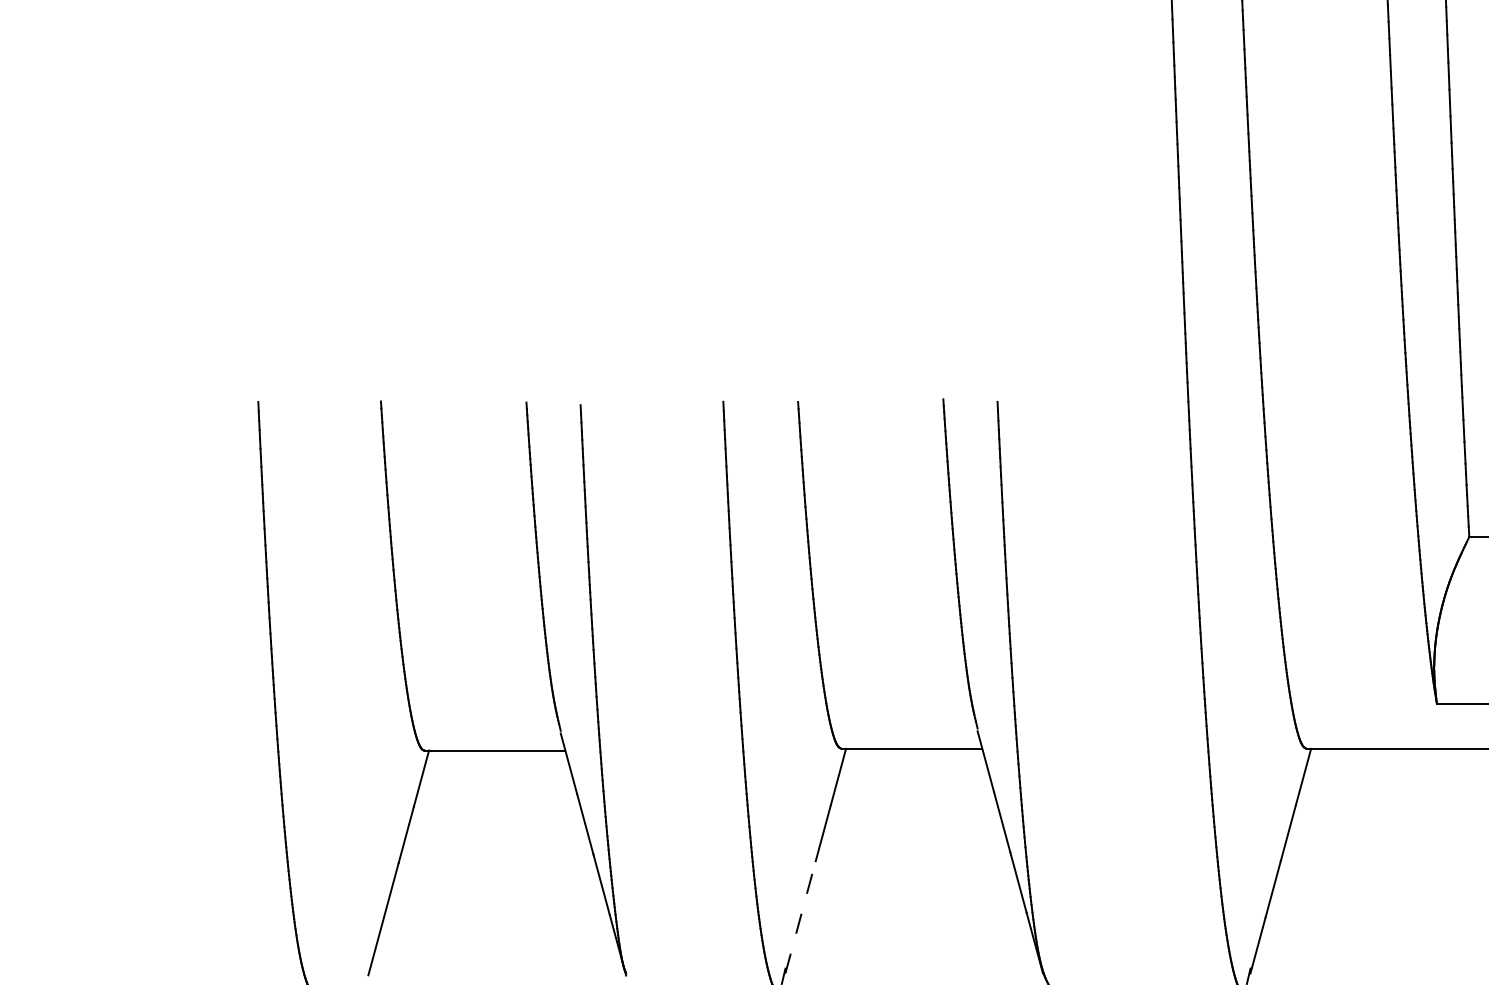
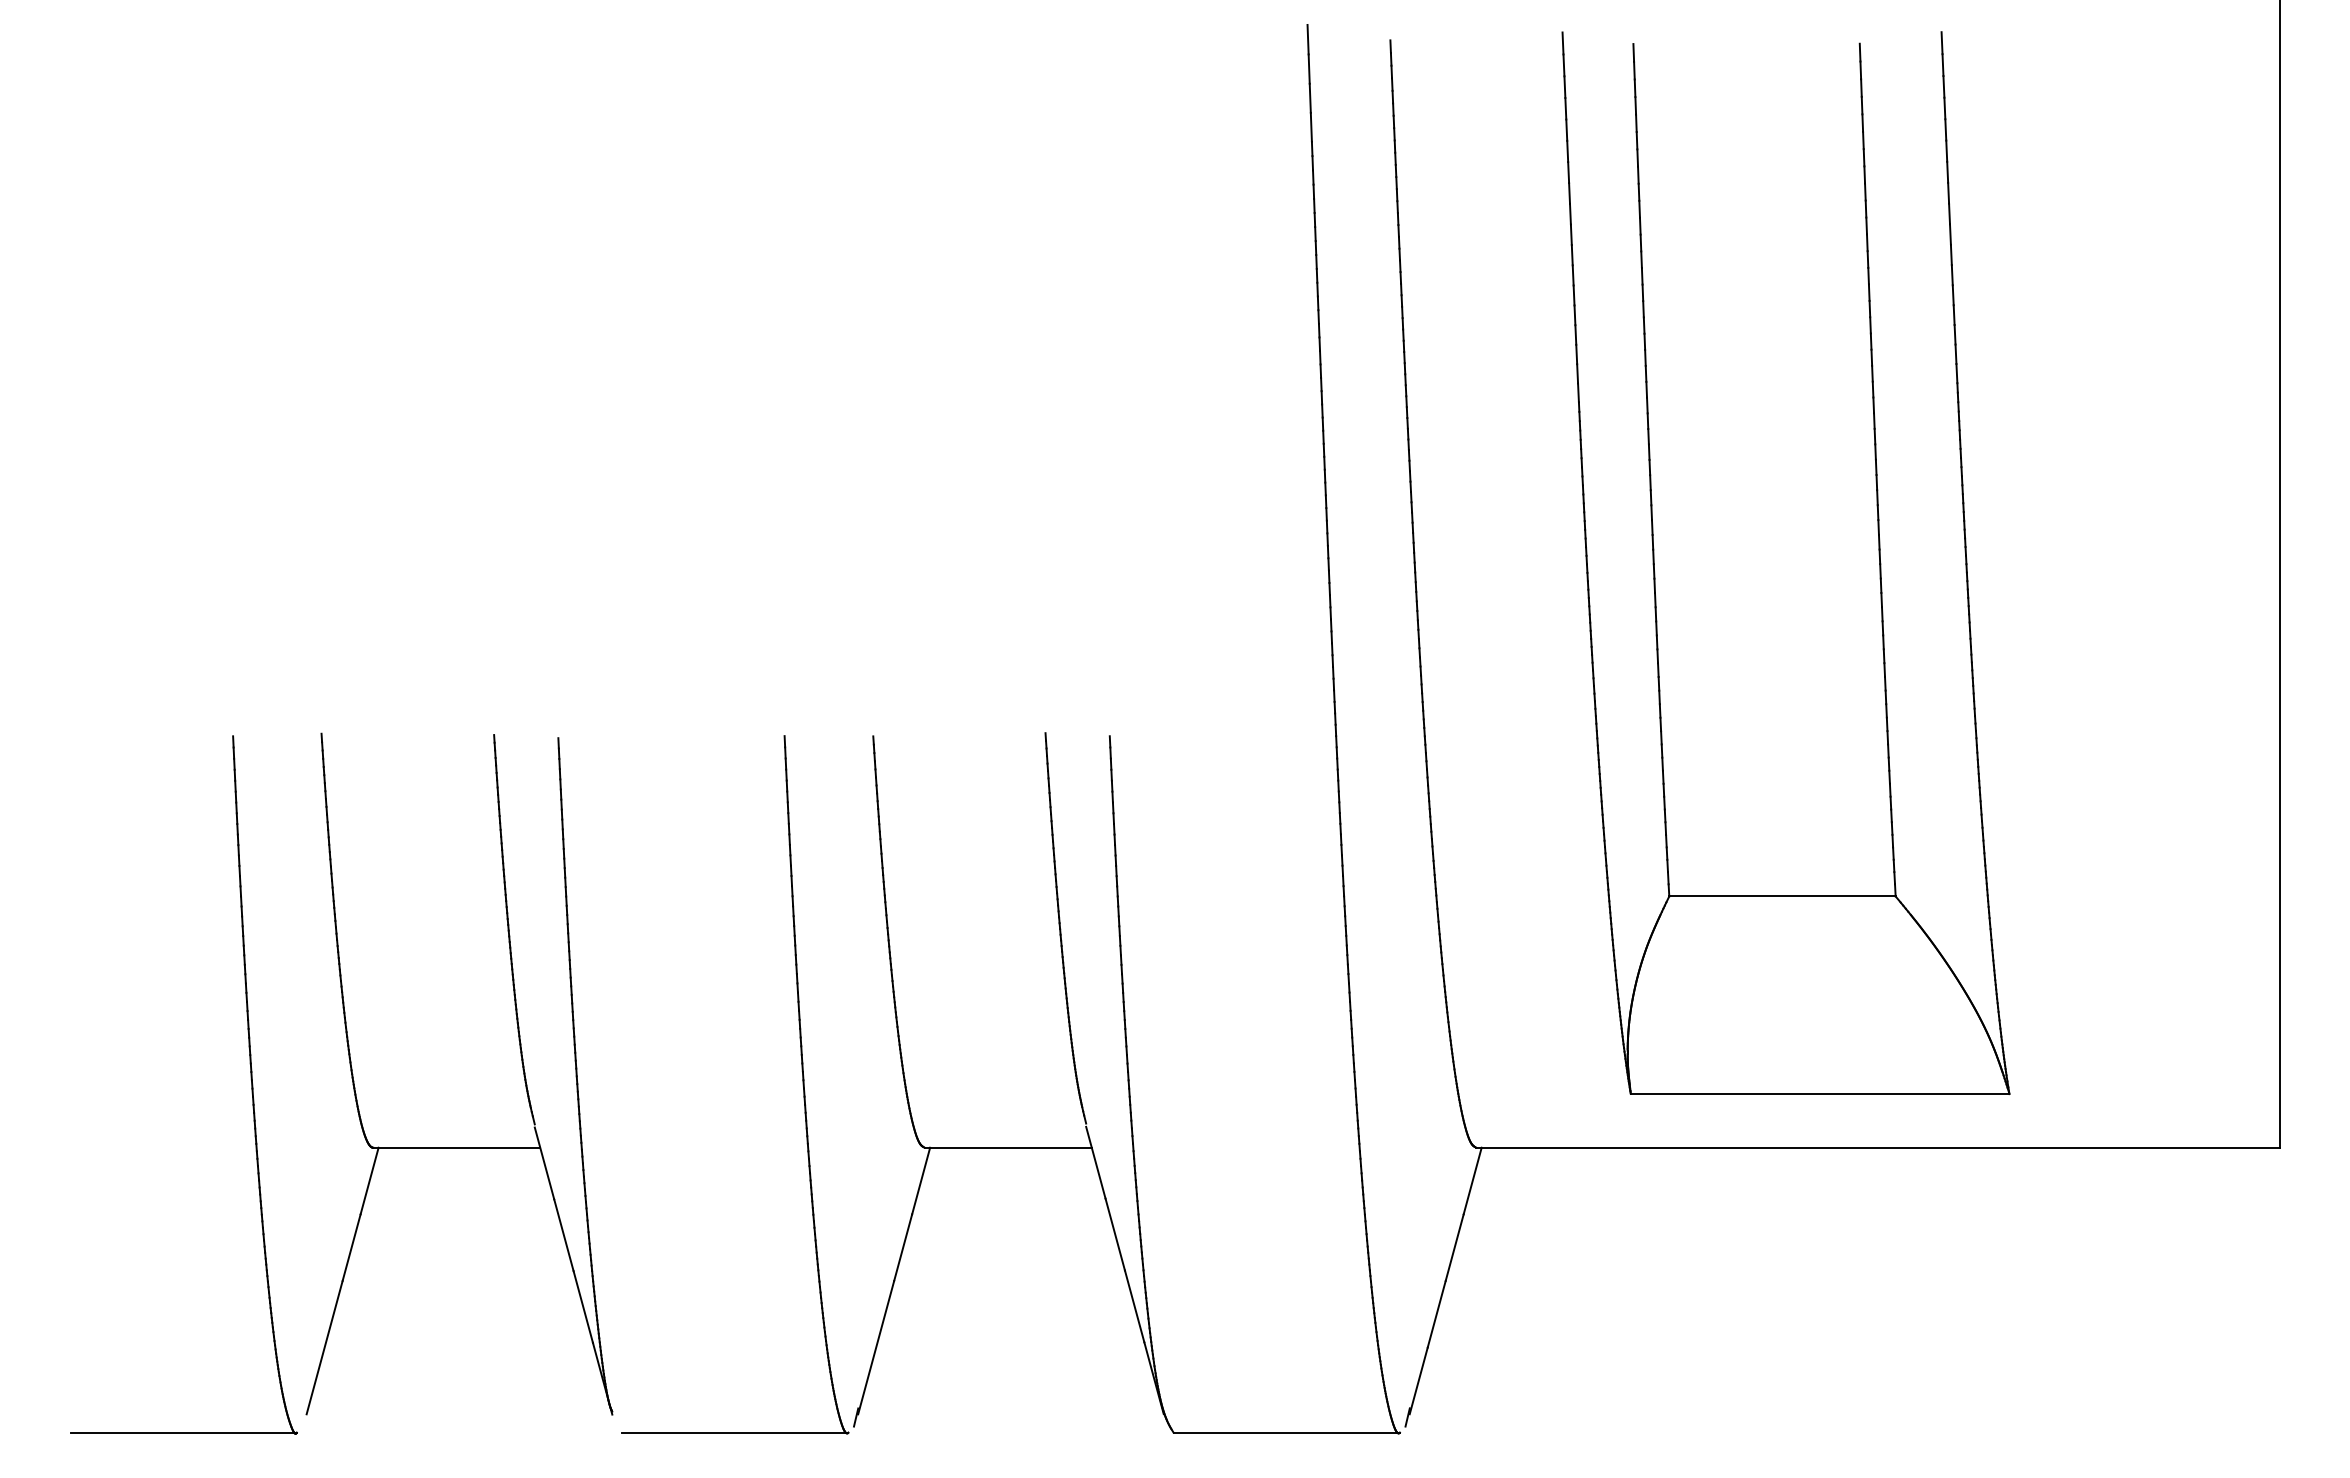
part: (549, 679) -> (521, 1063), moved
line: (800, 917) -> (876, 1347), dashed -> solid

